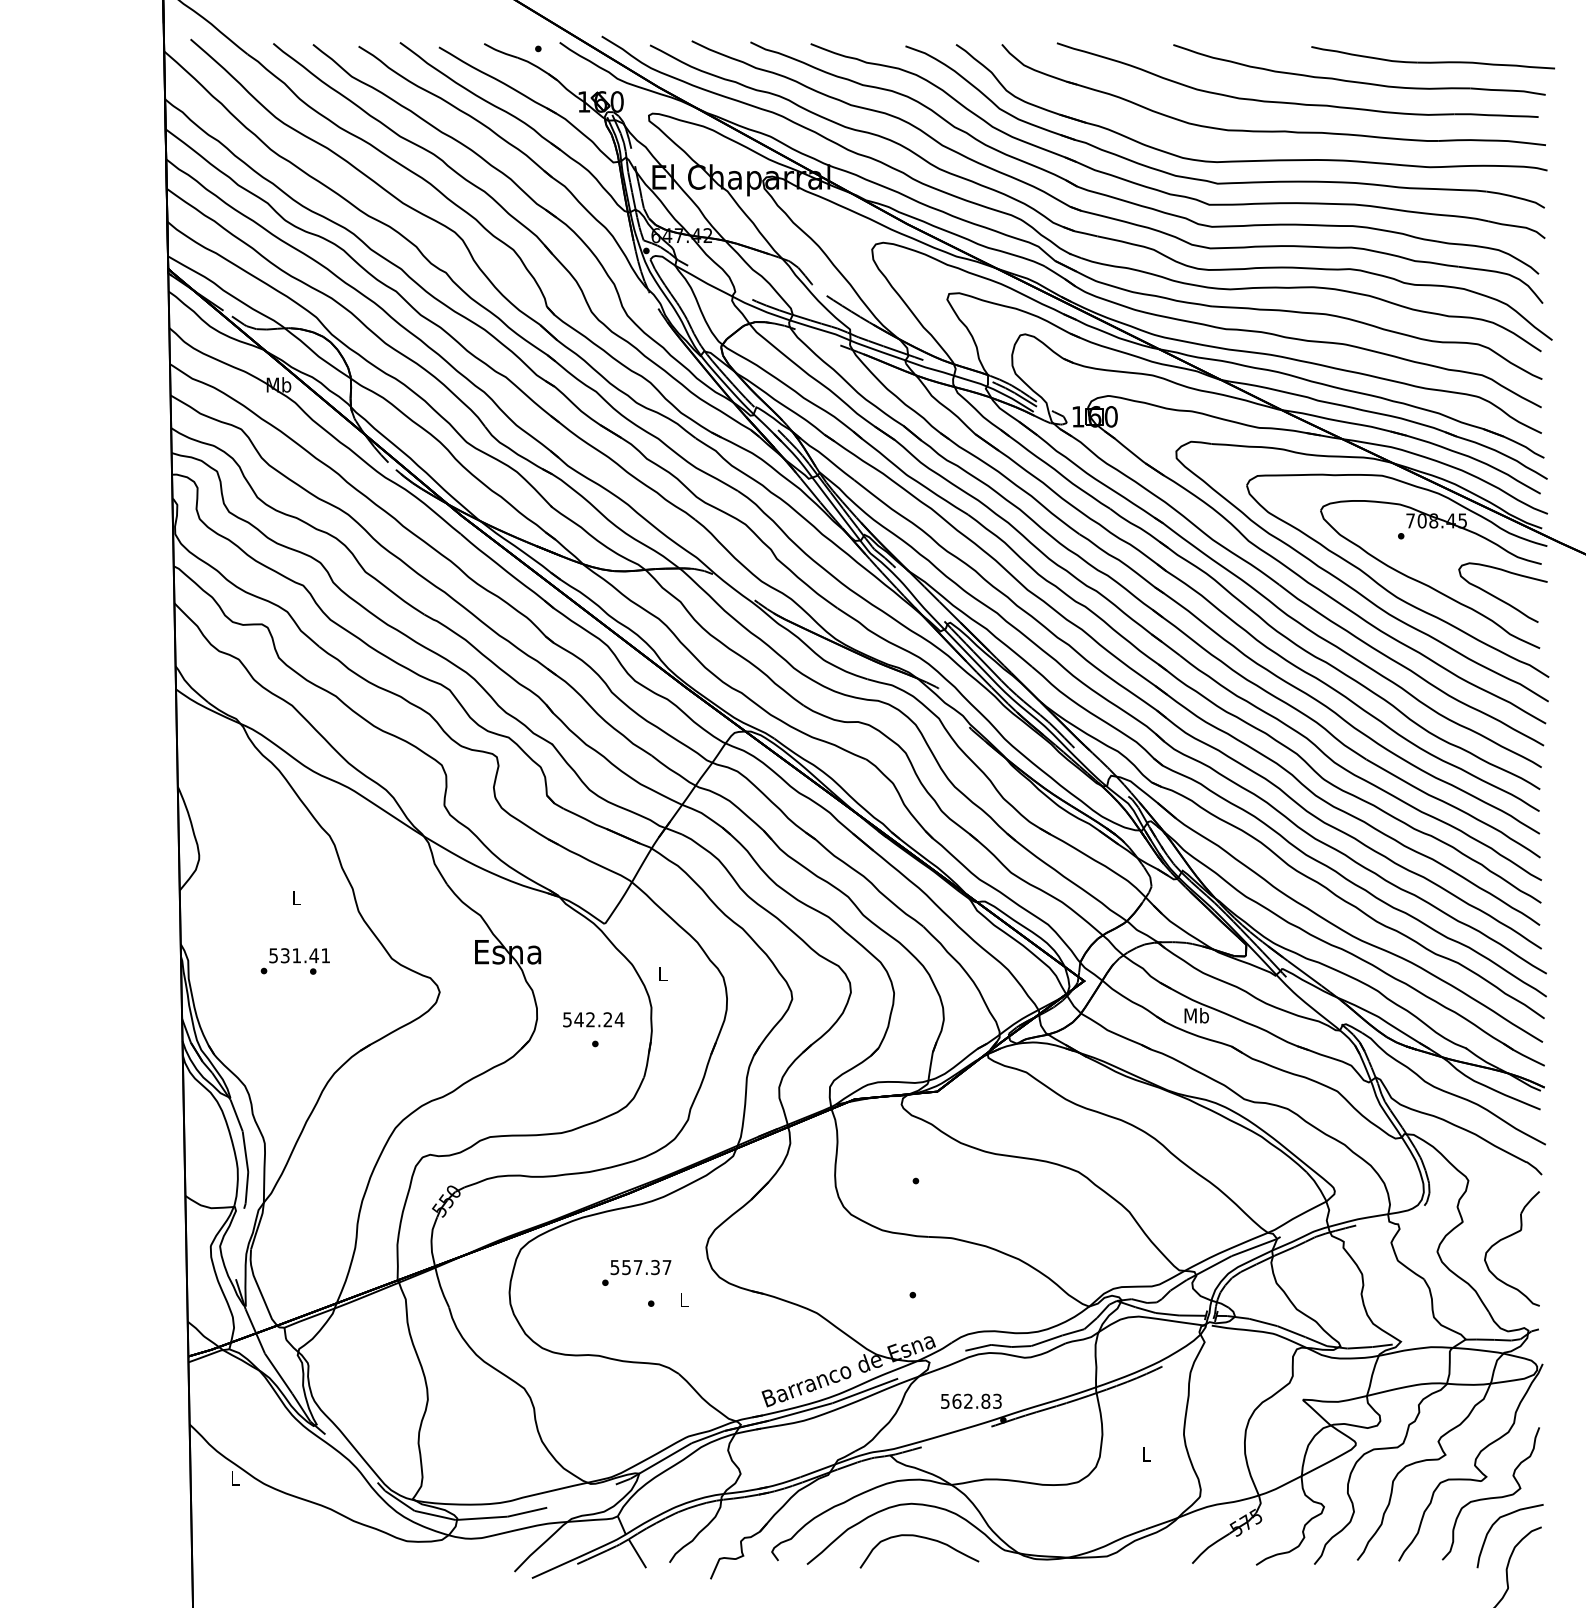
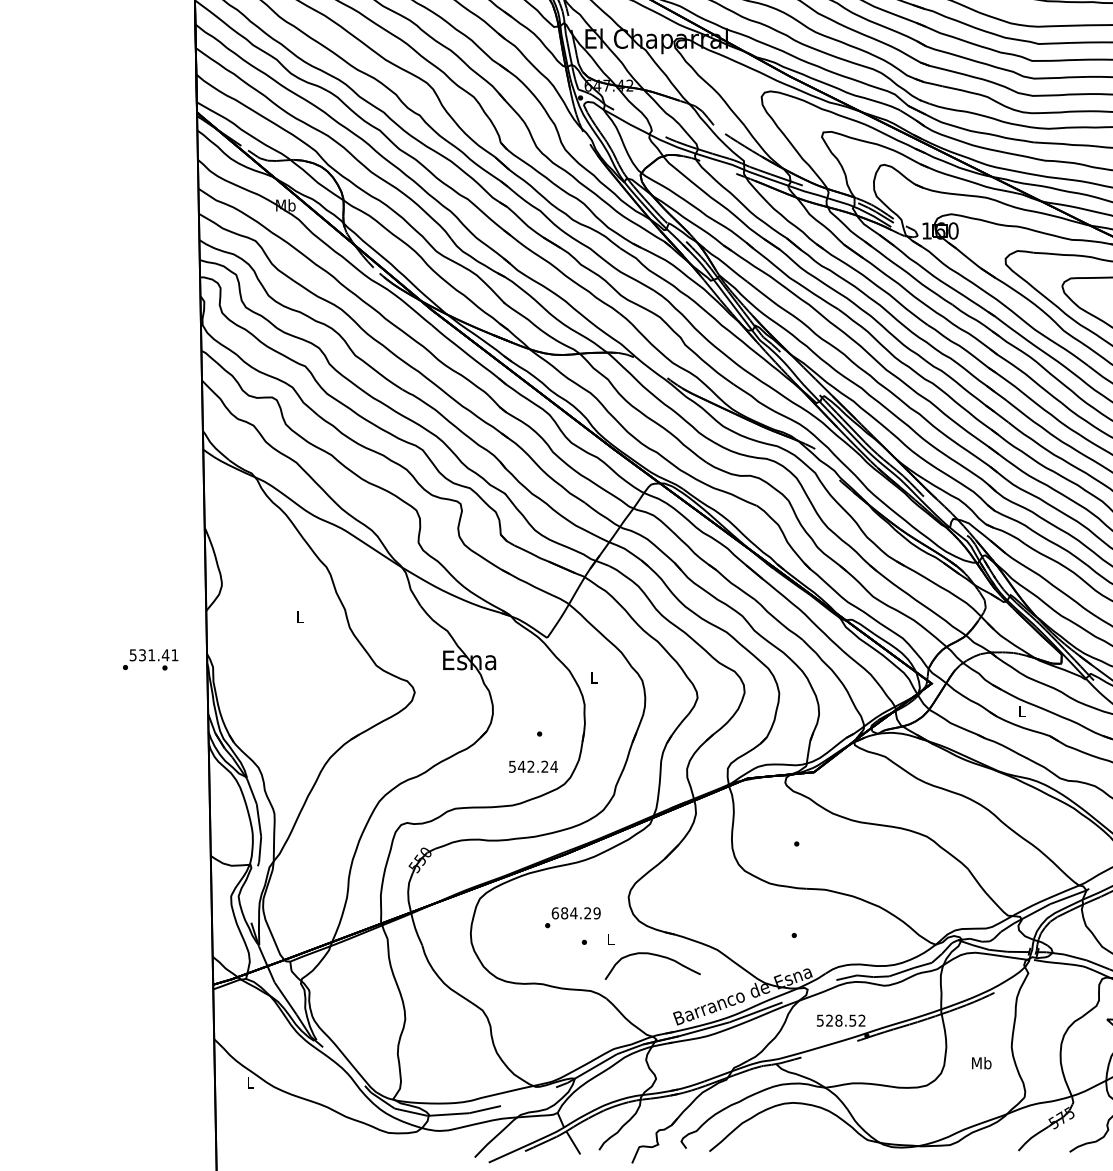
text: (294, 961) -> (149, 659), moved
text: (1196, 1015) -> (1021, 711), Mb -> L
text: (593, 1019) -> (533, 766), moved
text: (640, 1267) -> (575, 913), 557.37 -> 684.29
text: (976, 1400) -> (845, 1020), 562.83 -> 528.52
text: (1146, 1454) -> (981, 1063), L -> Mb
curve: (922, 1538) -> (655, 955), moved

